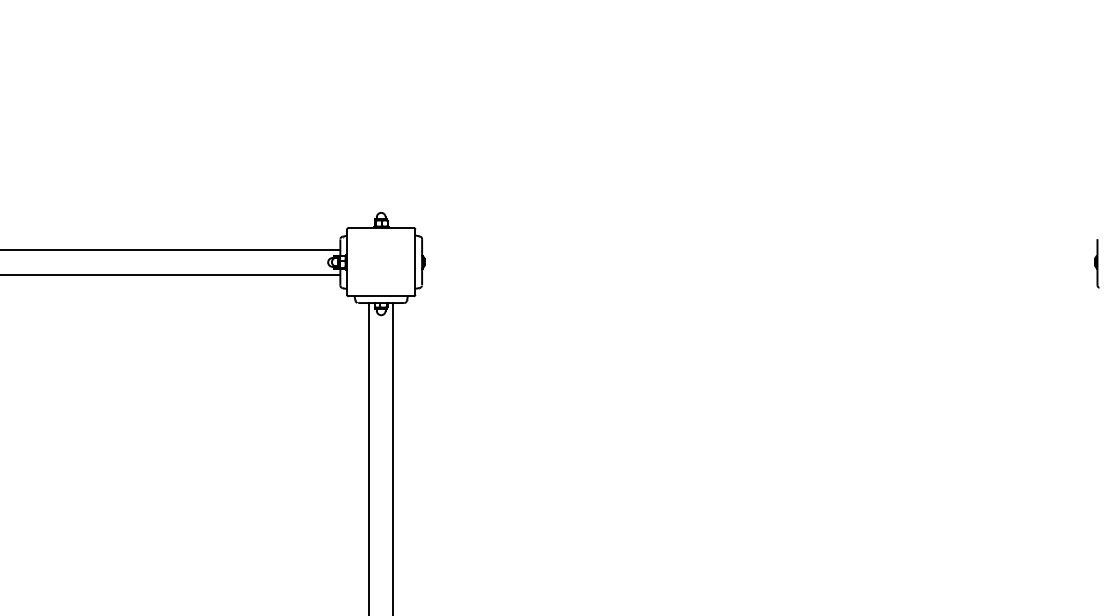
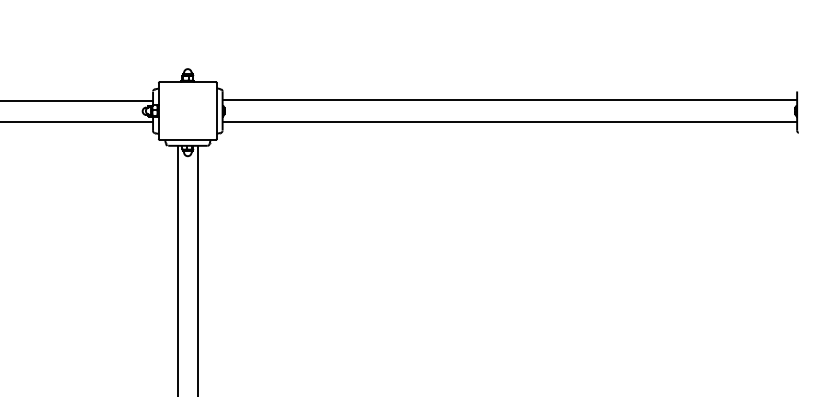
line: (759, 249) -> (509, 100), added
line: (759, 274) -> (509, 121), added

